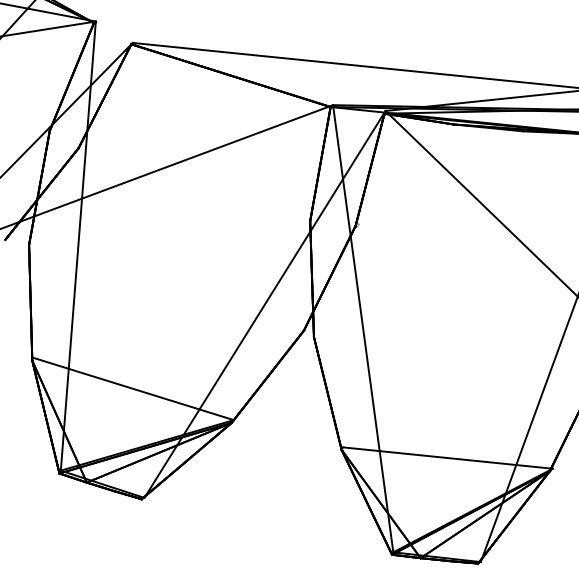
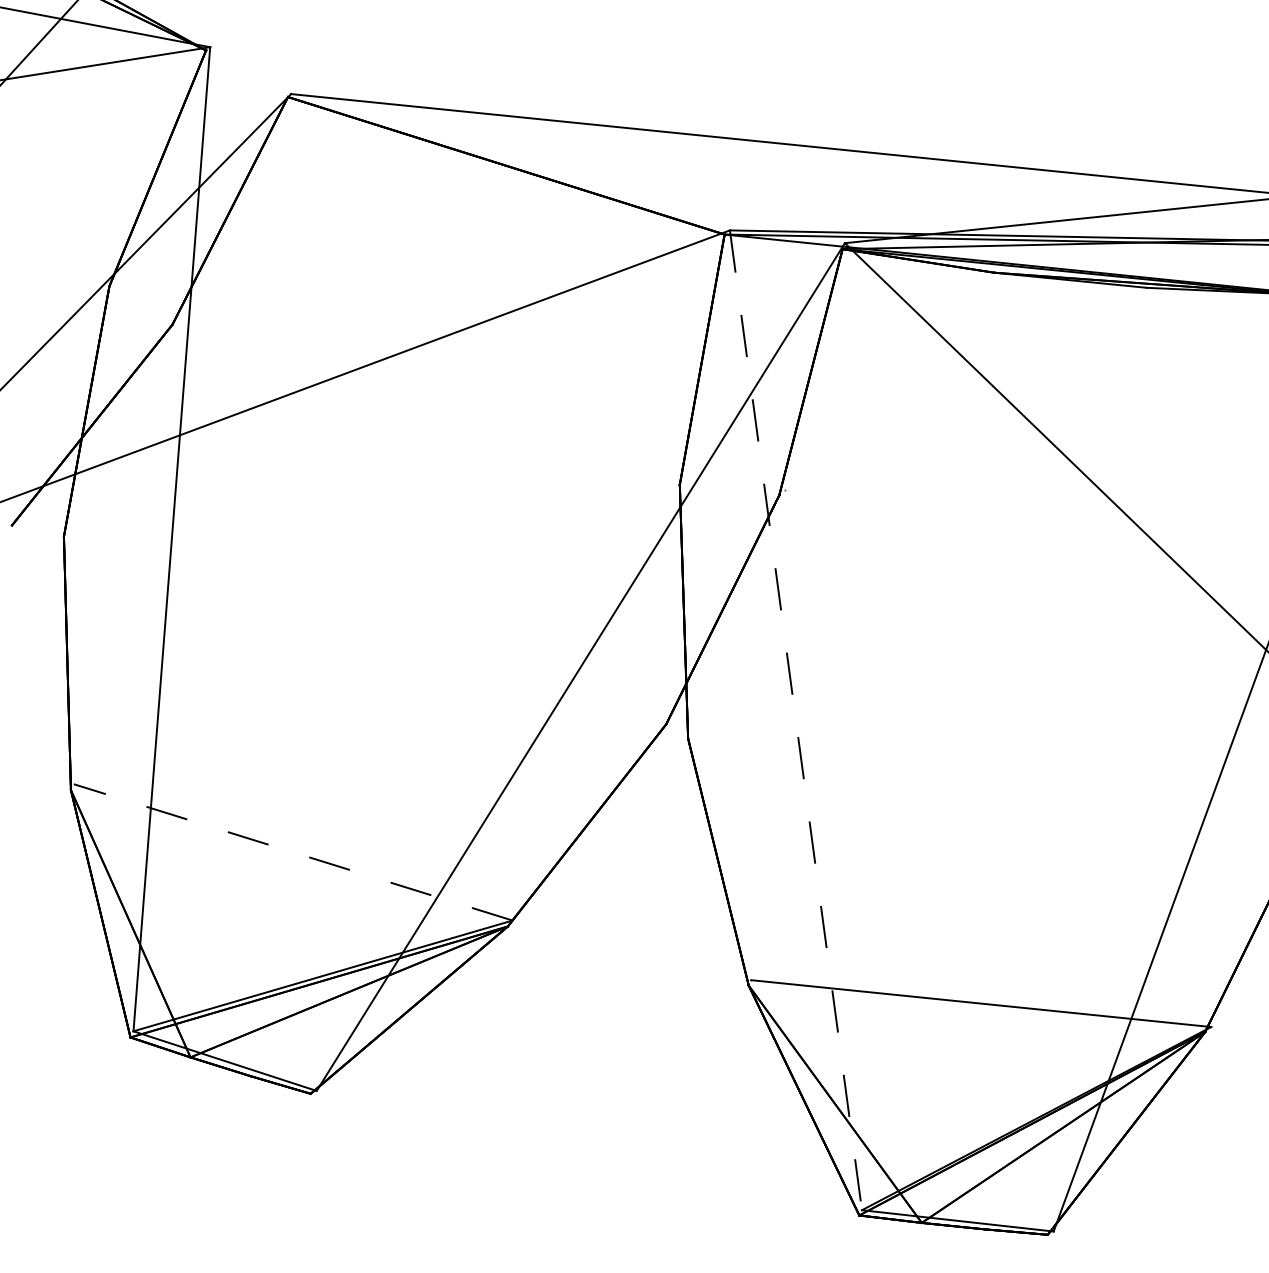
line: (363, 328) -> (796, 719), solid -> dashed
line: (133, 389) -> (292, 853), solid -> dashed

